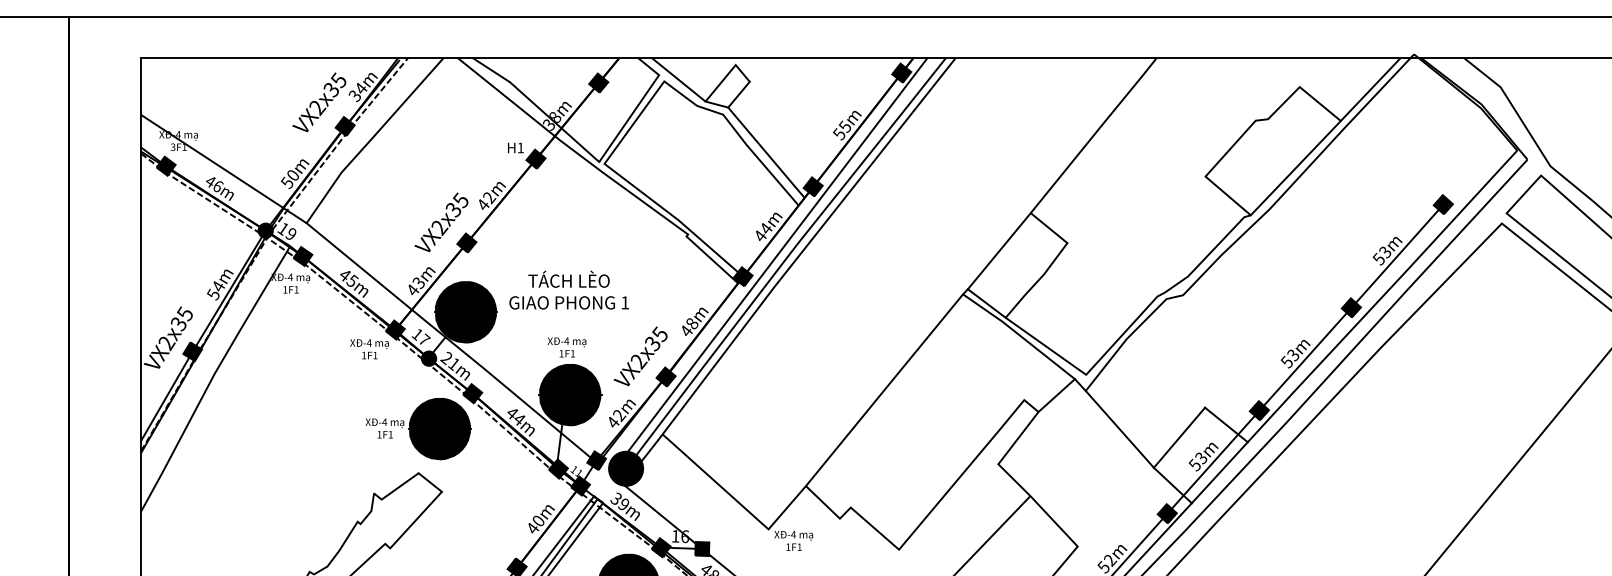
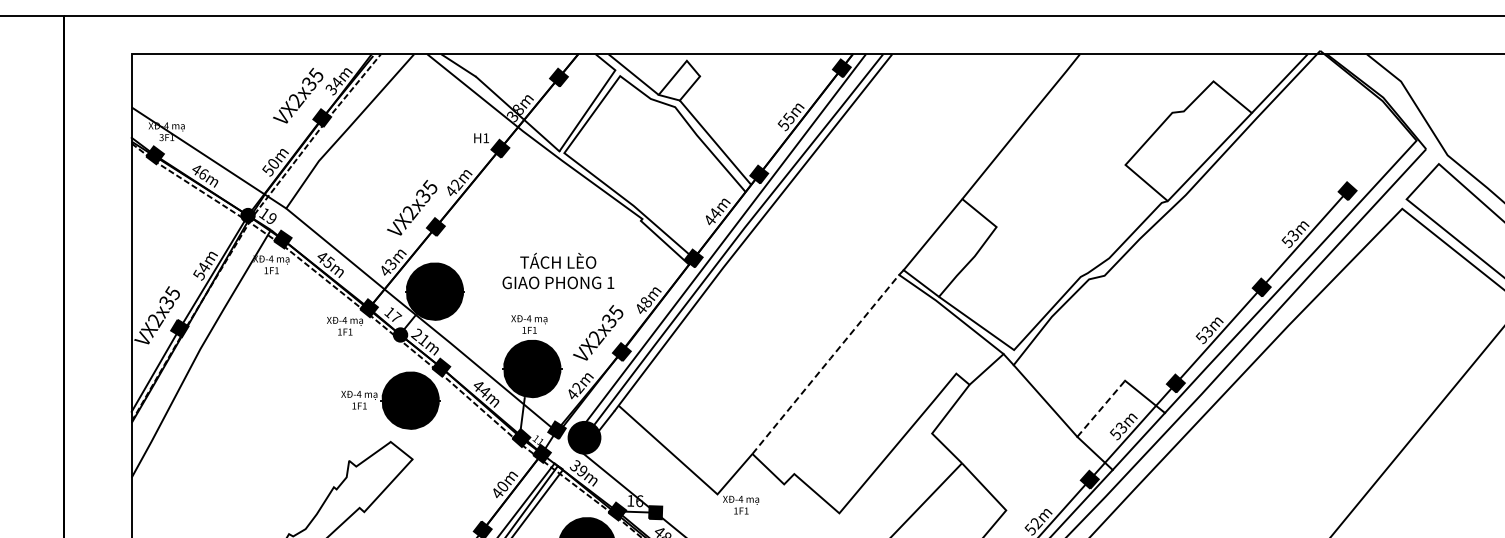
text: (569, 289) -> (558, 270), moved
line: (885, 389) -> (826, 363), solid -> dashed
line: (1179, 437) -> (1101, 408), solid -> dashed

